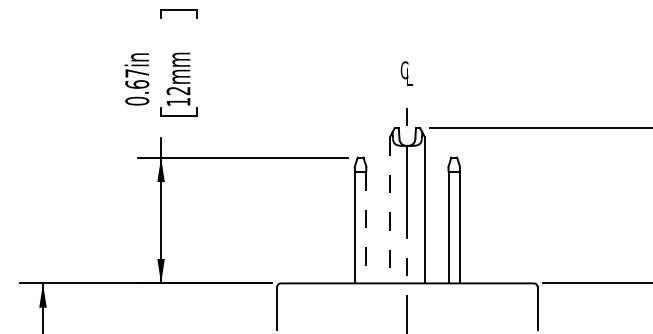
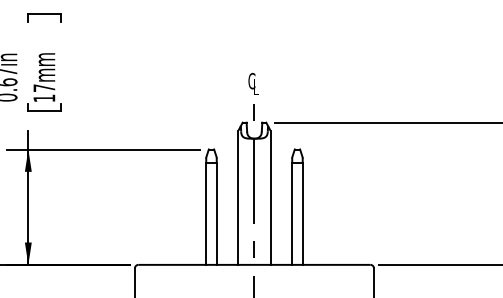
text: (406, 73) -> (253, 84), moved
text: (178, 90) -> (44, 87), 12mm -> 17mm
line: (389, 210) -> (238, 197), dashed -> solid
line: (366, 227) -> (216, 213), dashed -> solid

